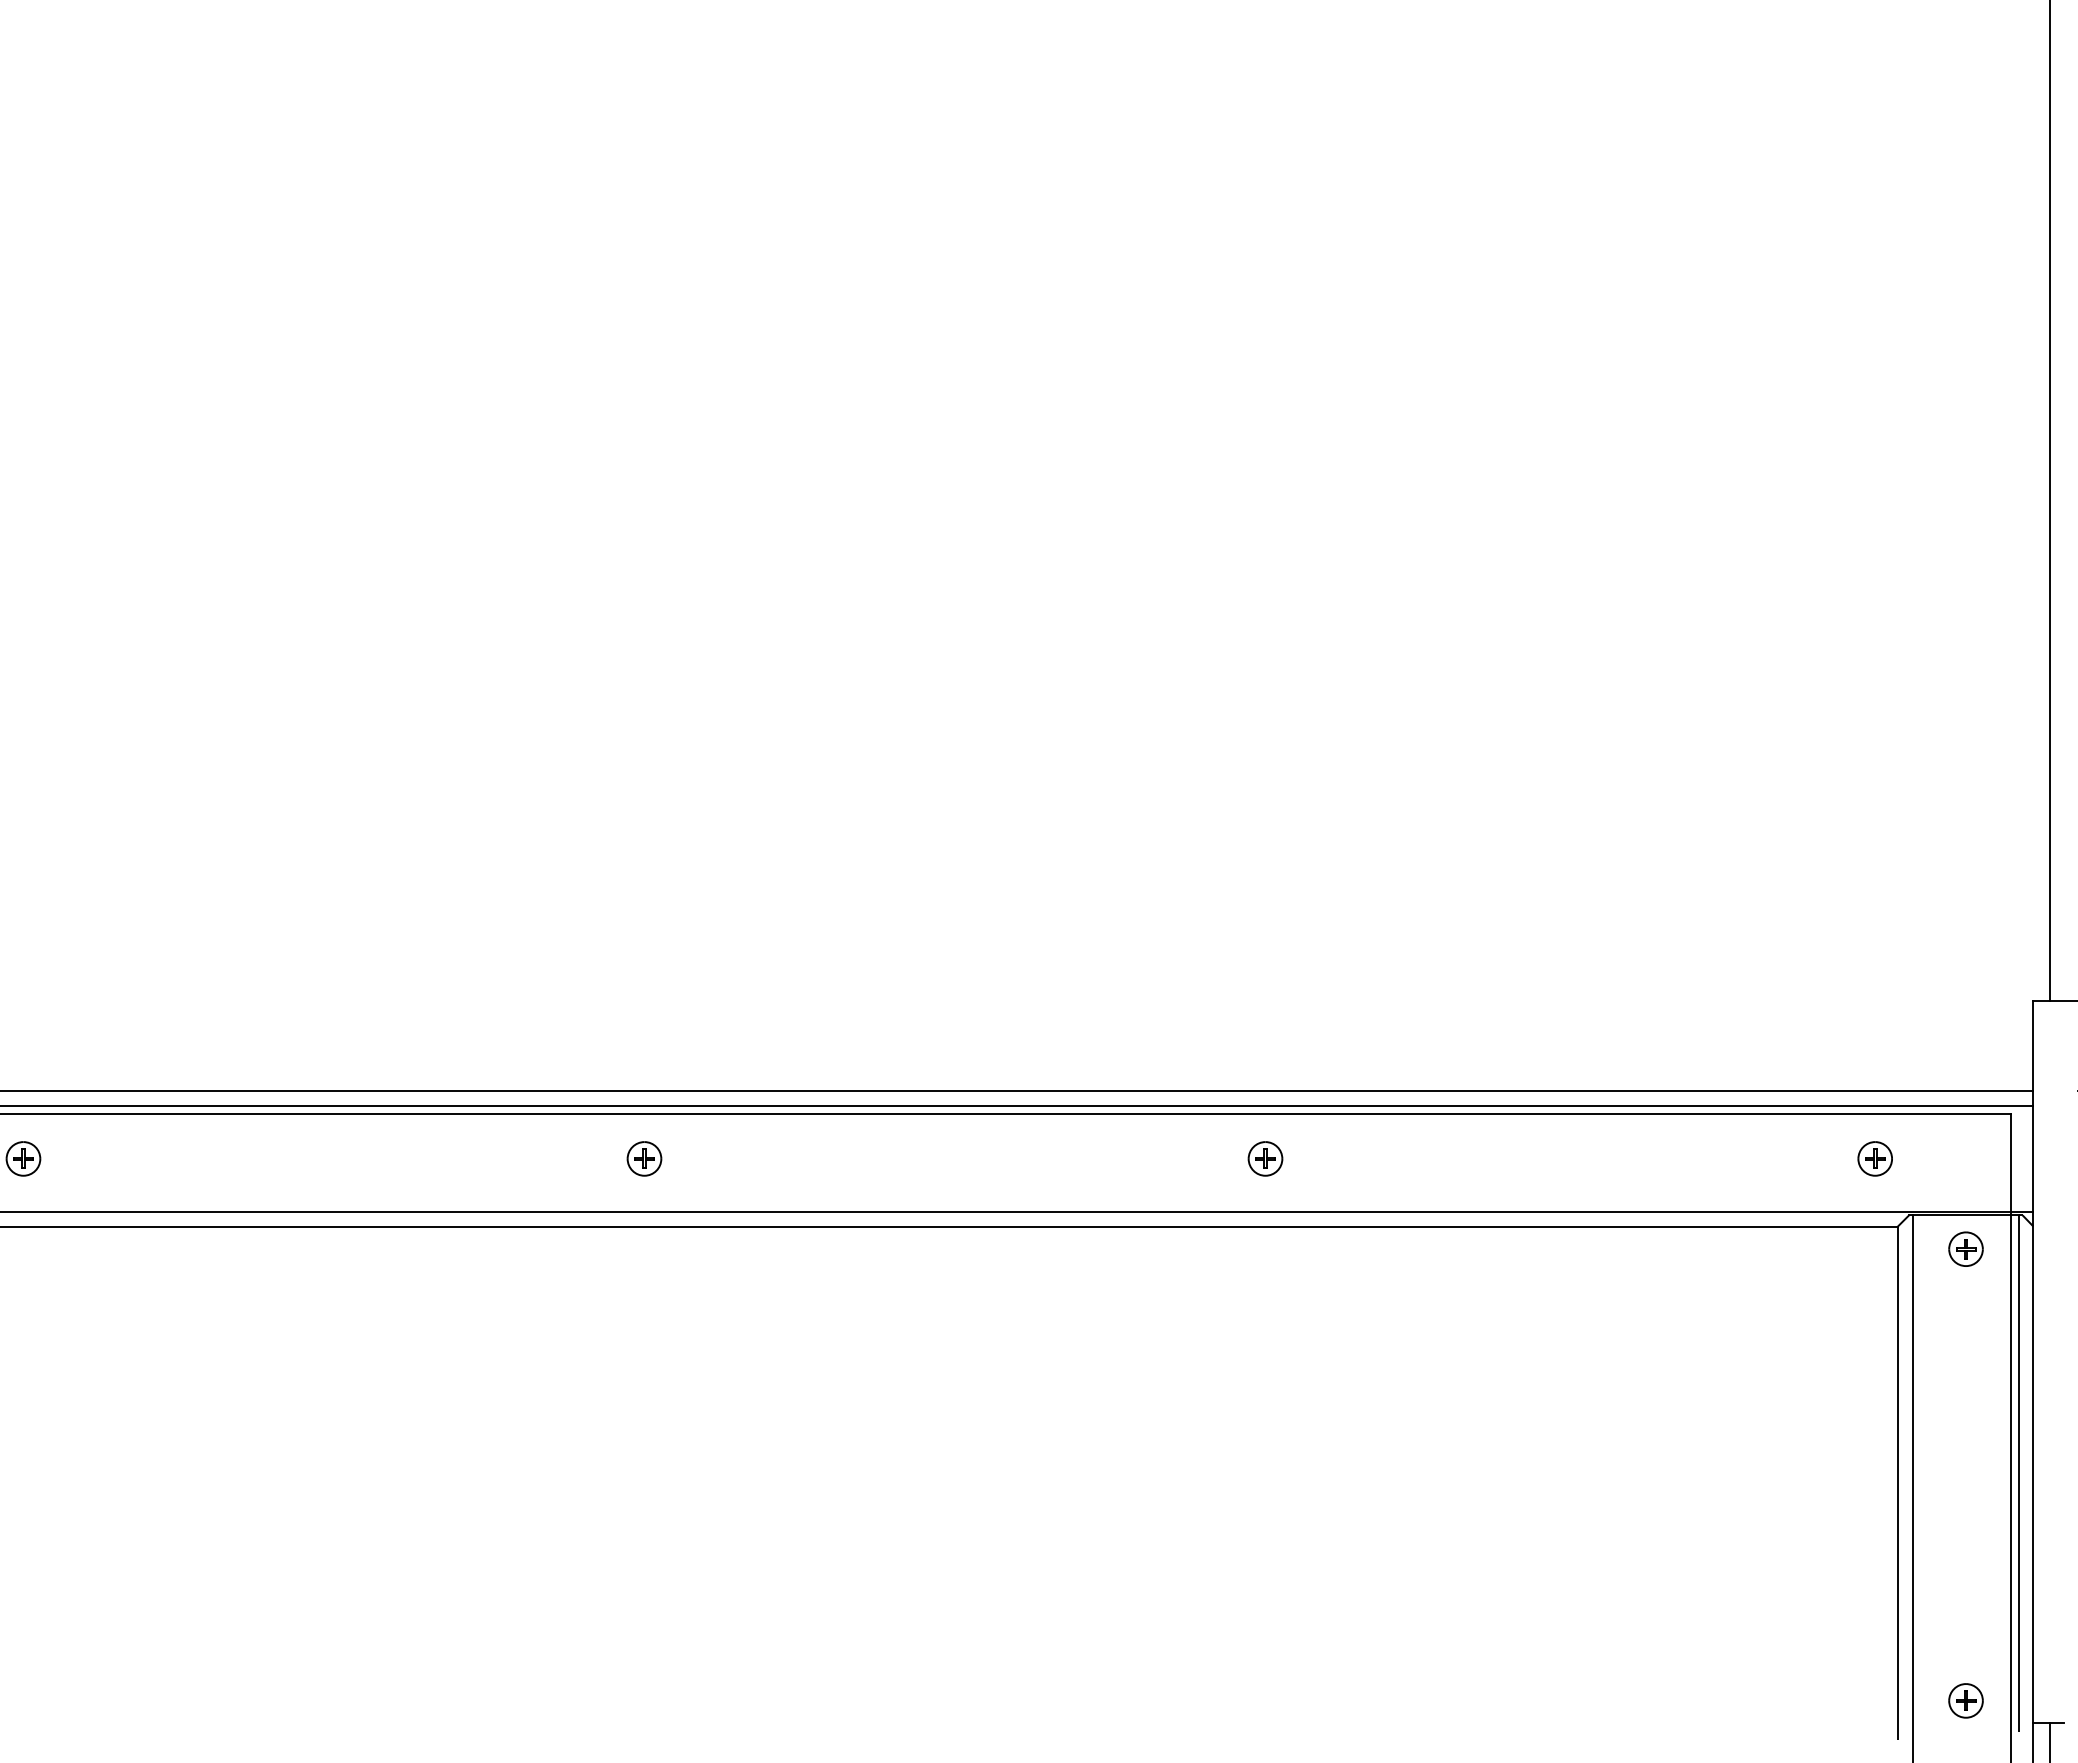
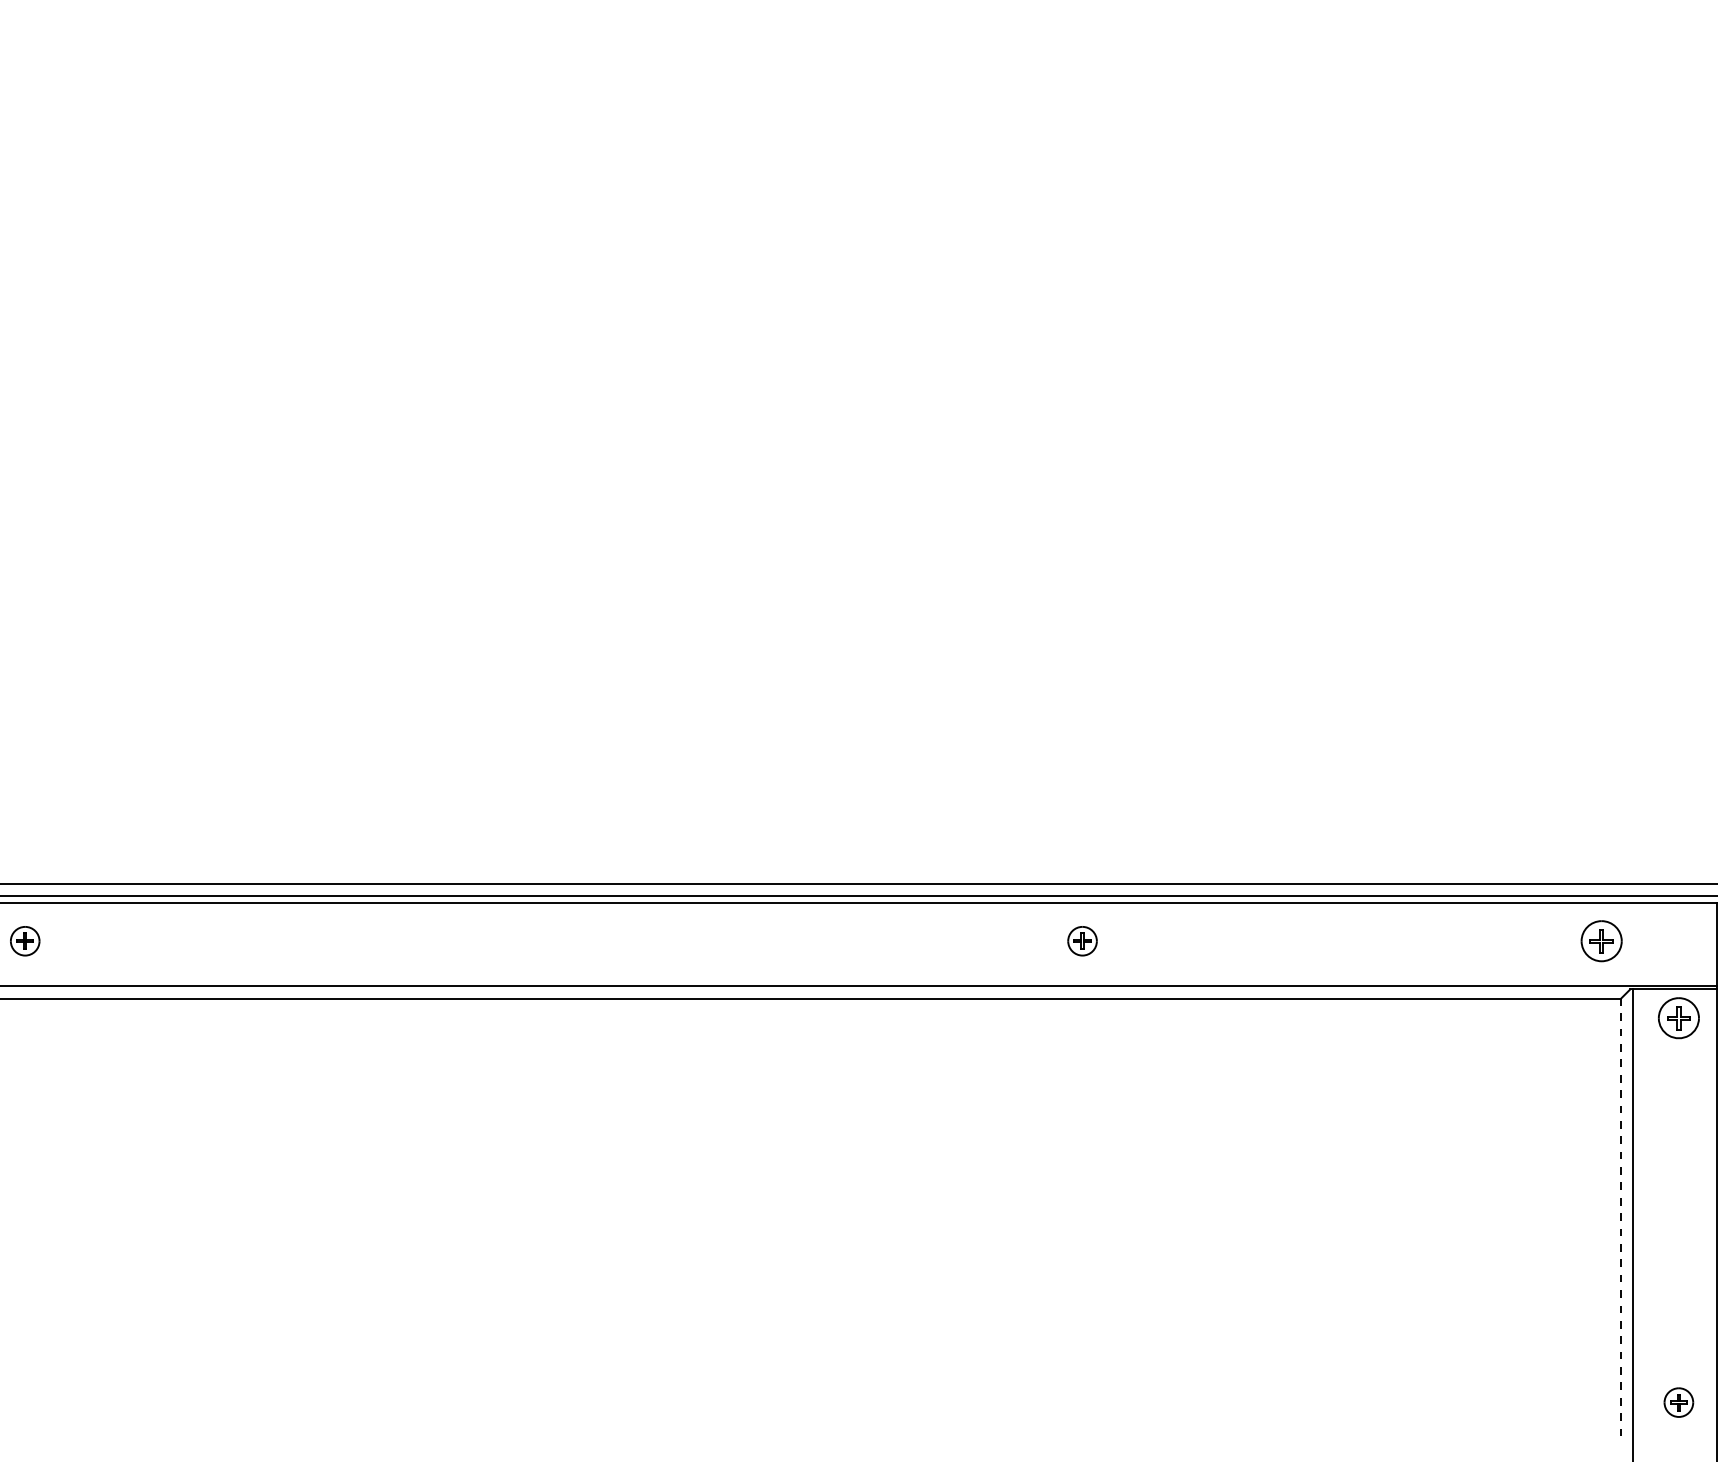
part: (644, 1158) -> (553, 940), removed
part: (1874, 1158) -> (1600, 940), size x1.4
part: (1965, 1248) -> (1678, 1017), size x1.4
line: (1897, 1483) -> (1620, 1217), solid -> dashed

